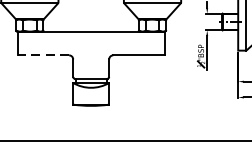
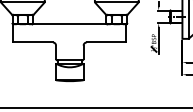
line: (43, 55) -> (33, 42), dashed -> solid

